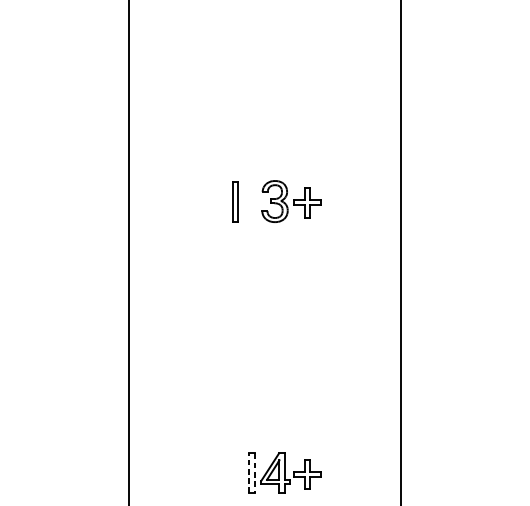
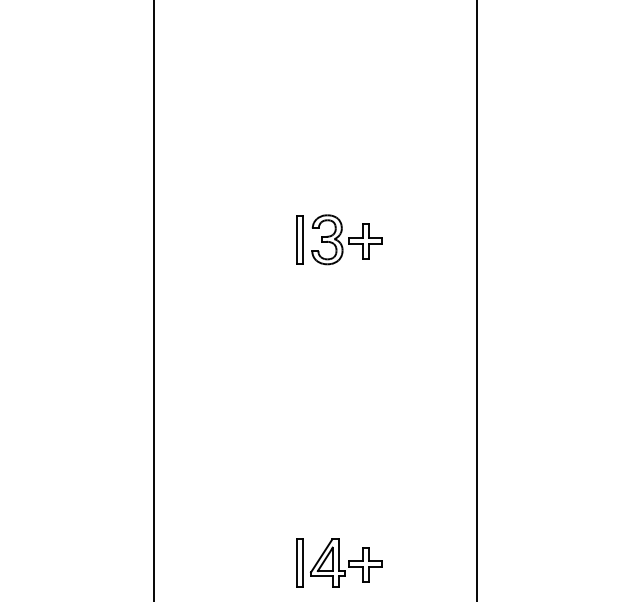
part: (234, 201) -> (299, 239), moved
line: (249, 473) -> (297, 563), dashed -> solid
line: (254, 473) -> (303, 563), dashed -> solid

